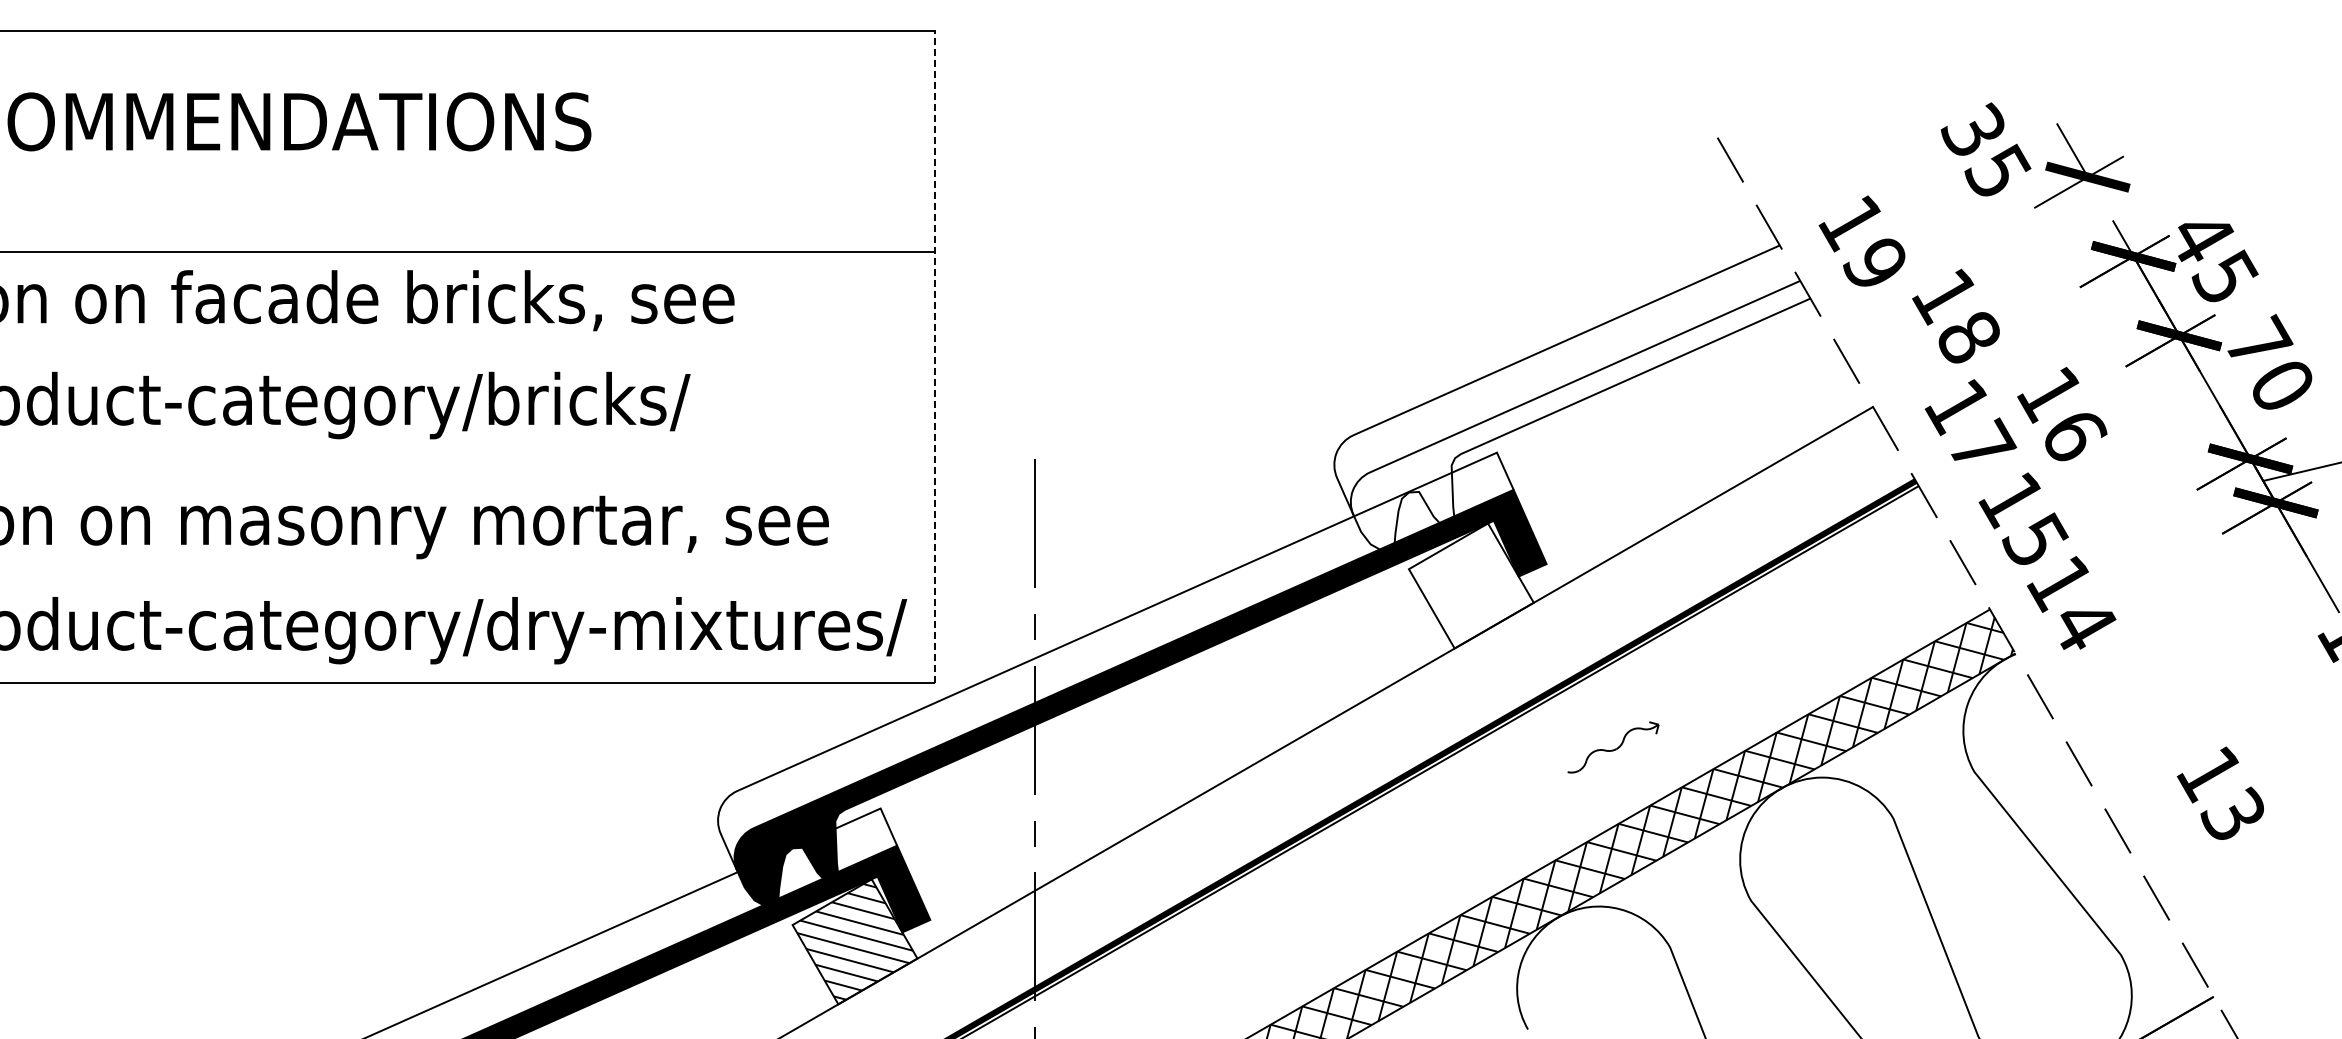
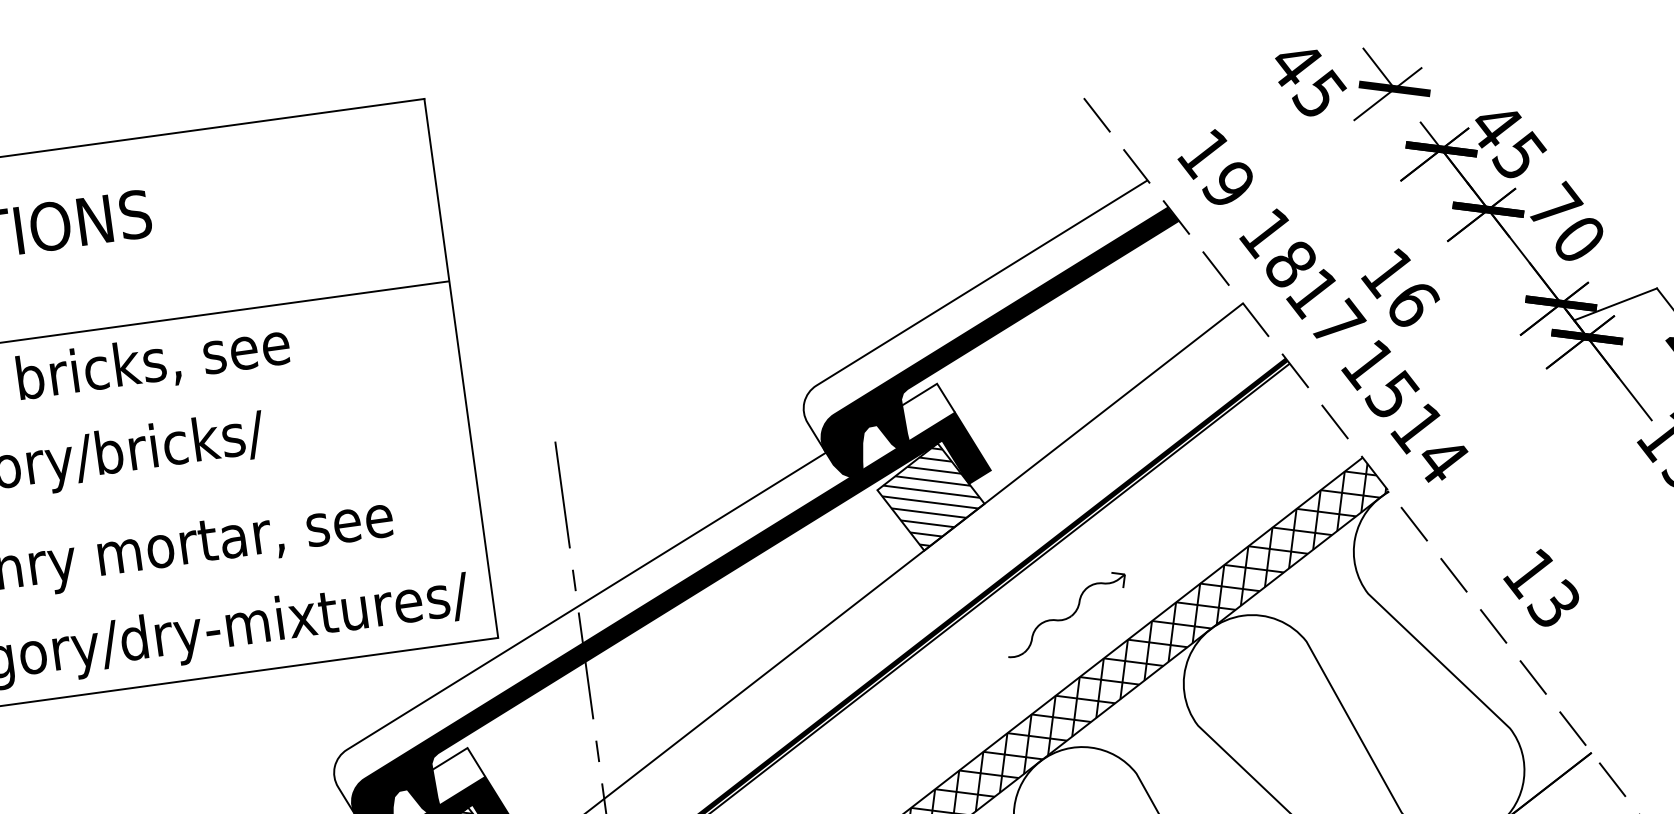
text: (1973, 129) -> (1294, 62), 35 -> 45
text: (1955, 315) -> (1277, 247), moved
line: (934, 357) -> (460, 368), dashed -> solid
fill: (1580, 416) -> (1002, 344), added
hatch: (1471, 585) -> (931, 496), added
part: (1613, 747) -> (1066, 614), size x1.67
text: (2220, 792) -> (1541, 587), moved

